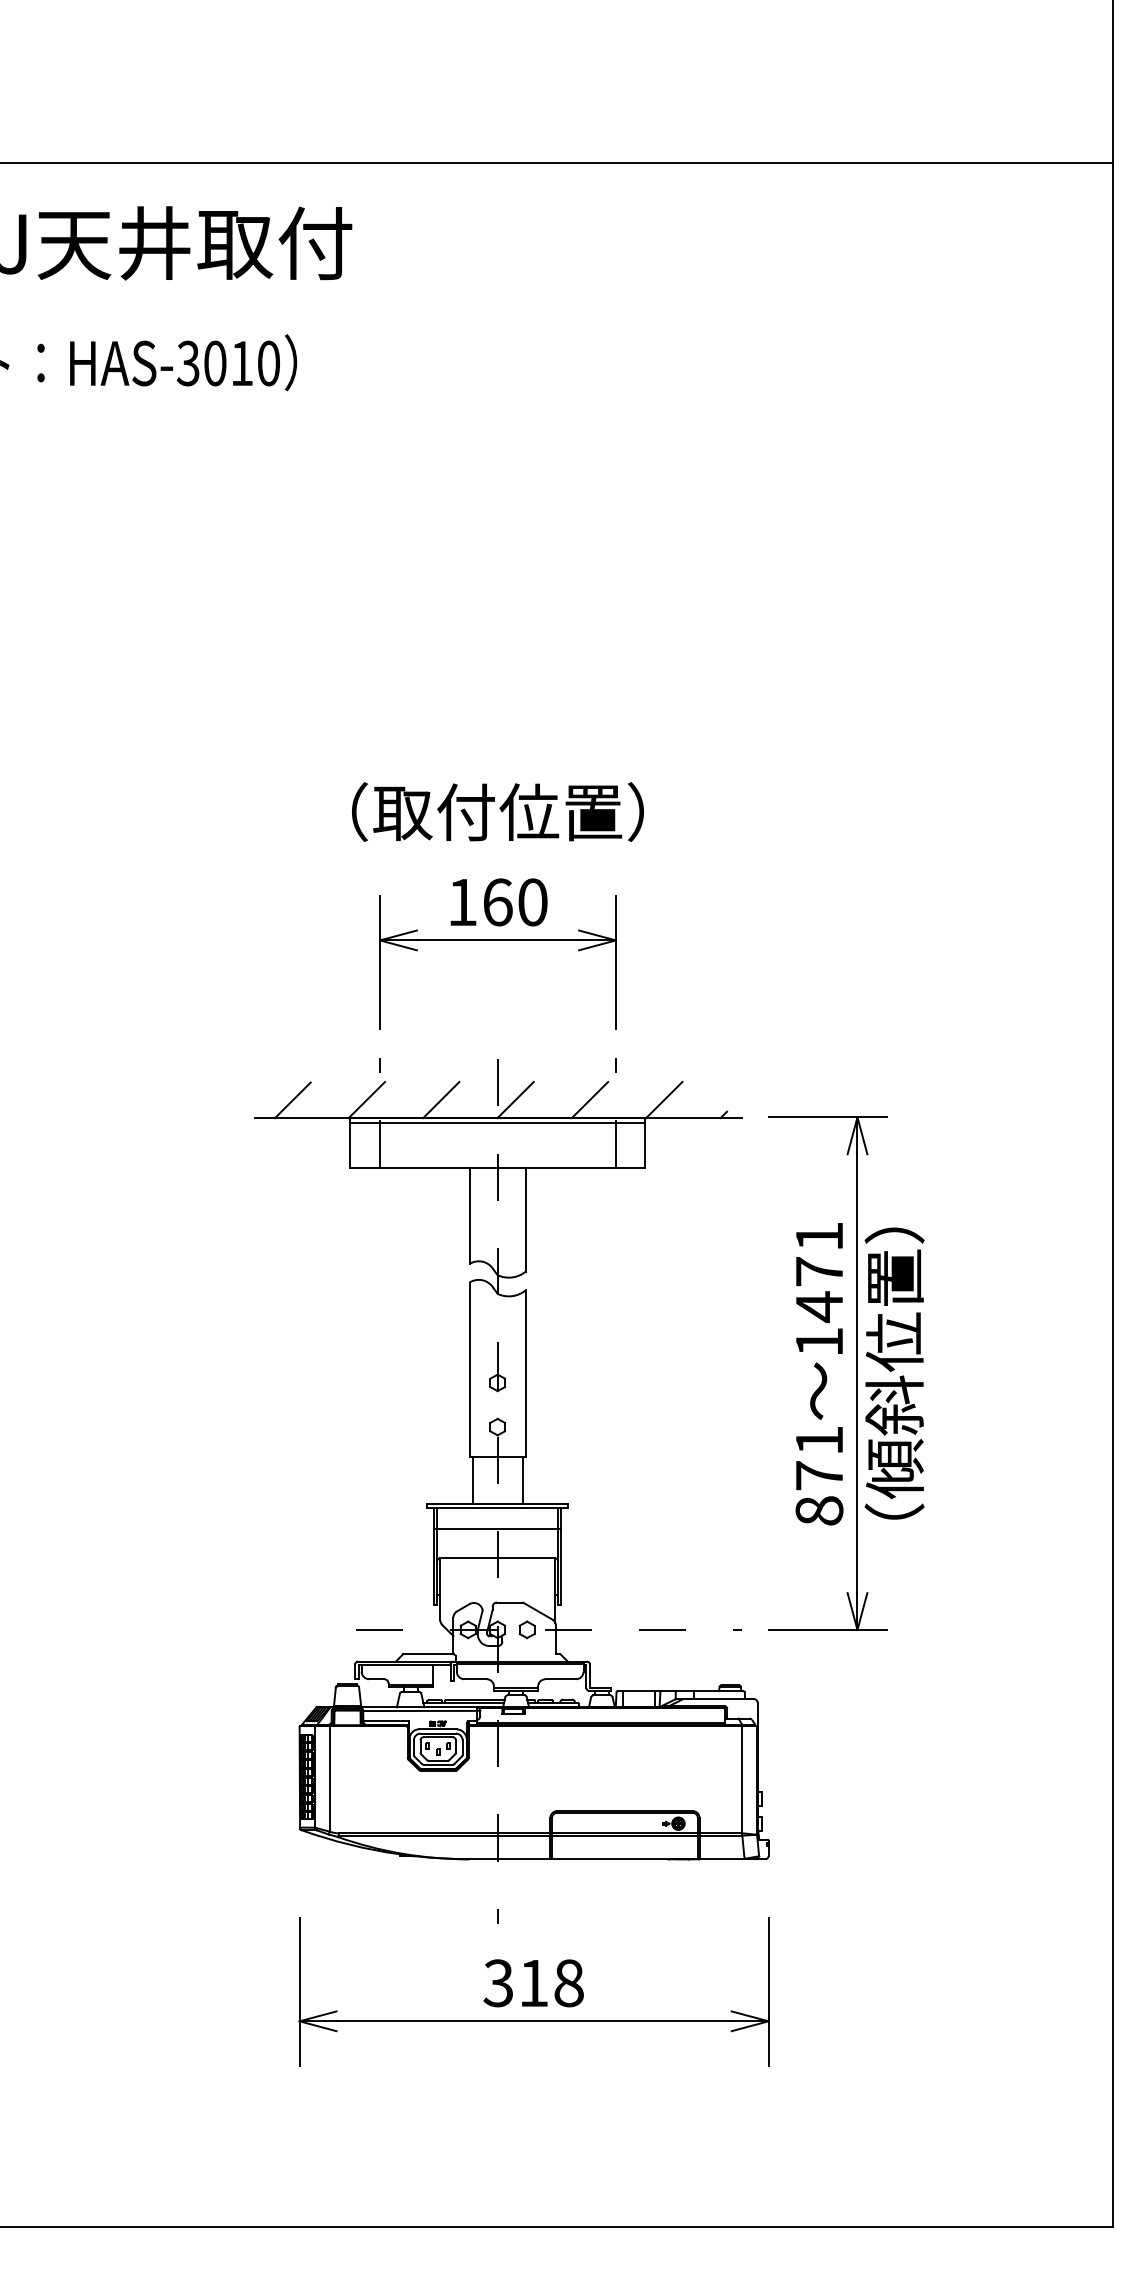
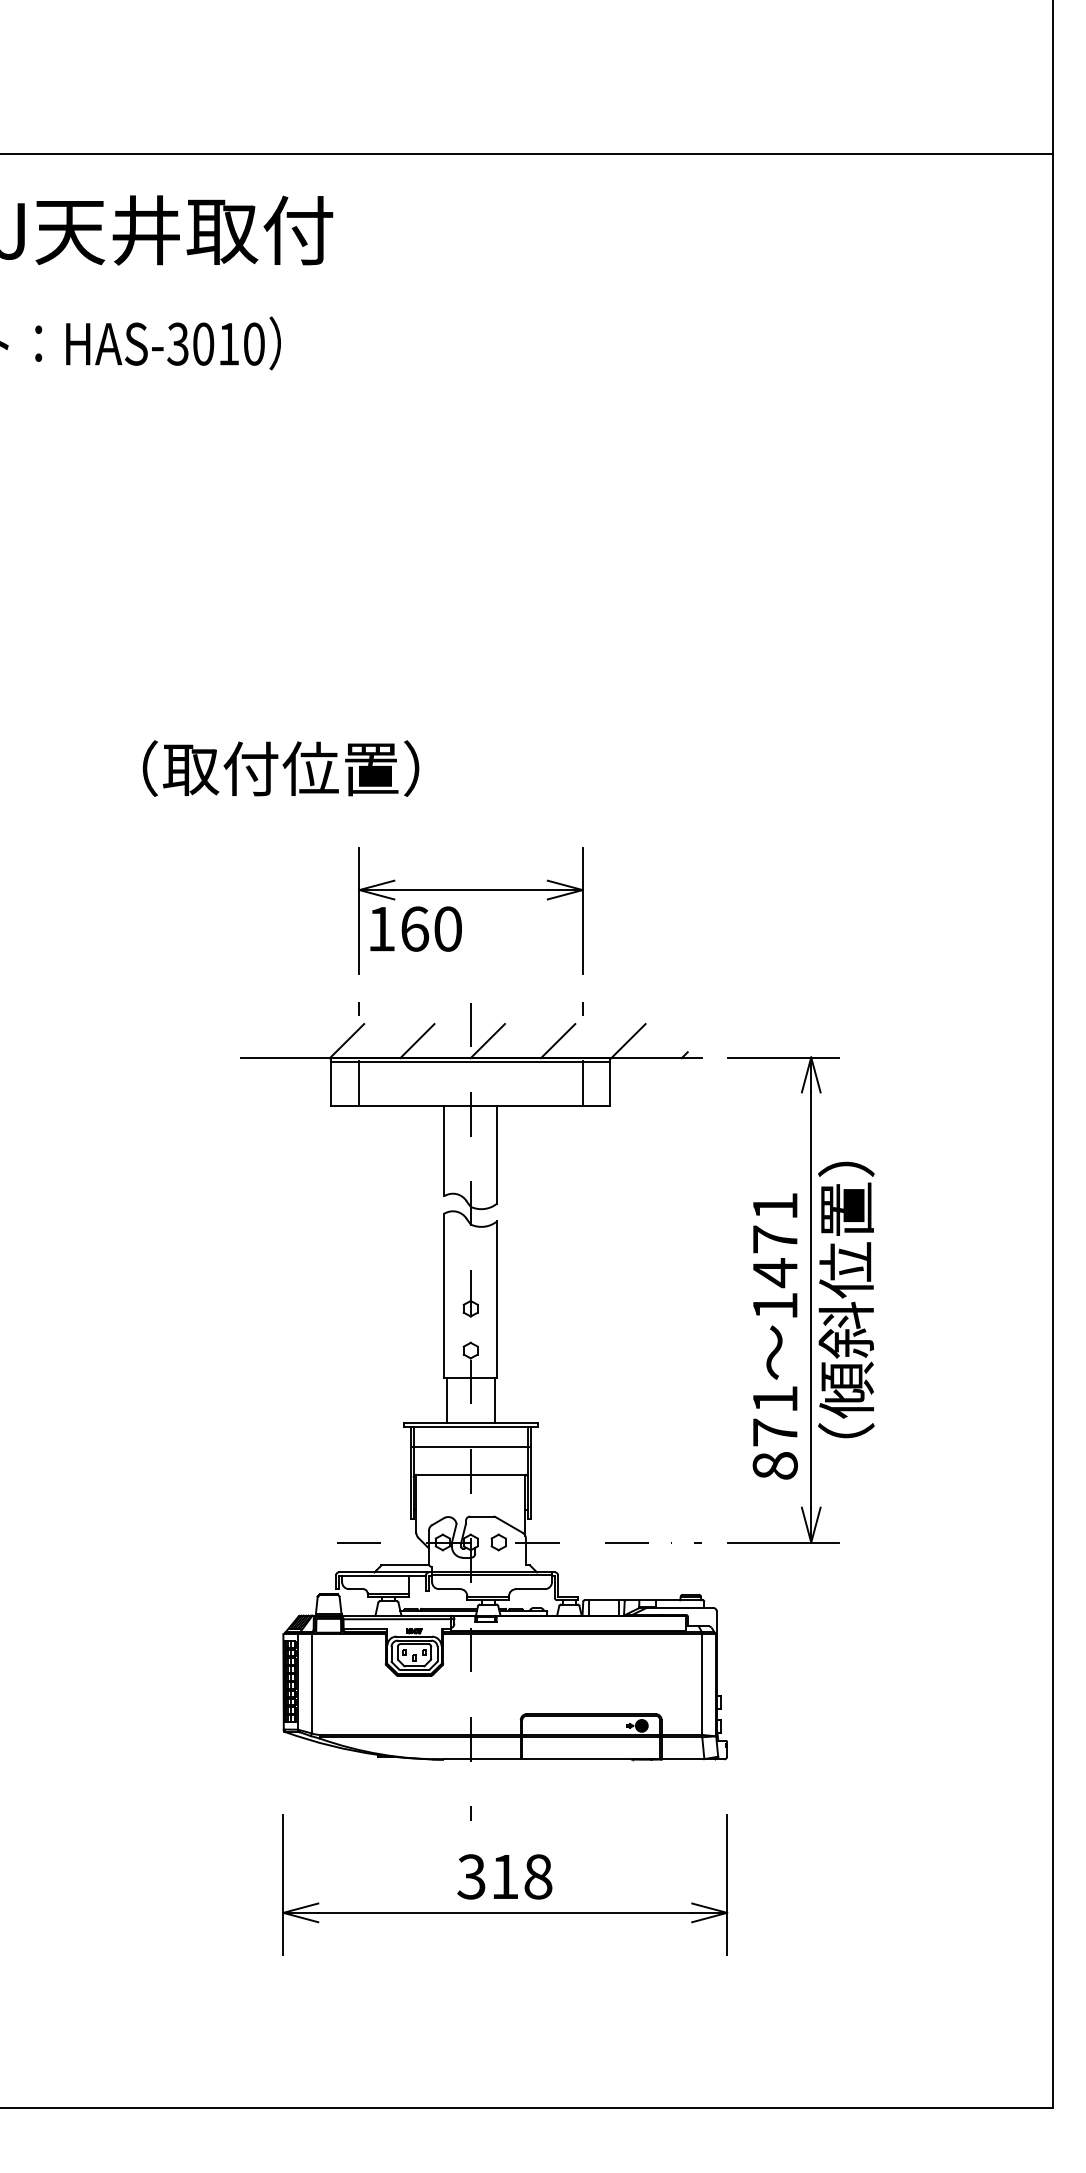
text: (497, 811) -> (280, 768), moved
text: (498, 901) -> (415, 928), moved
line: (292, 1100) -> (276, 1041), removed
text: (818, 1374) -> (774, 1336), moved

